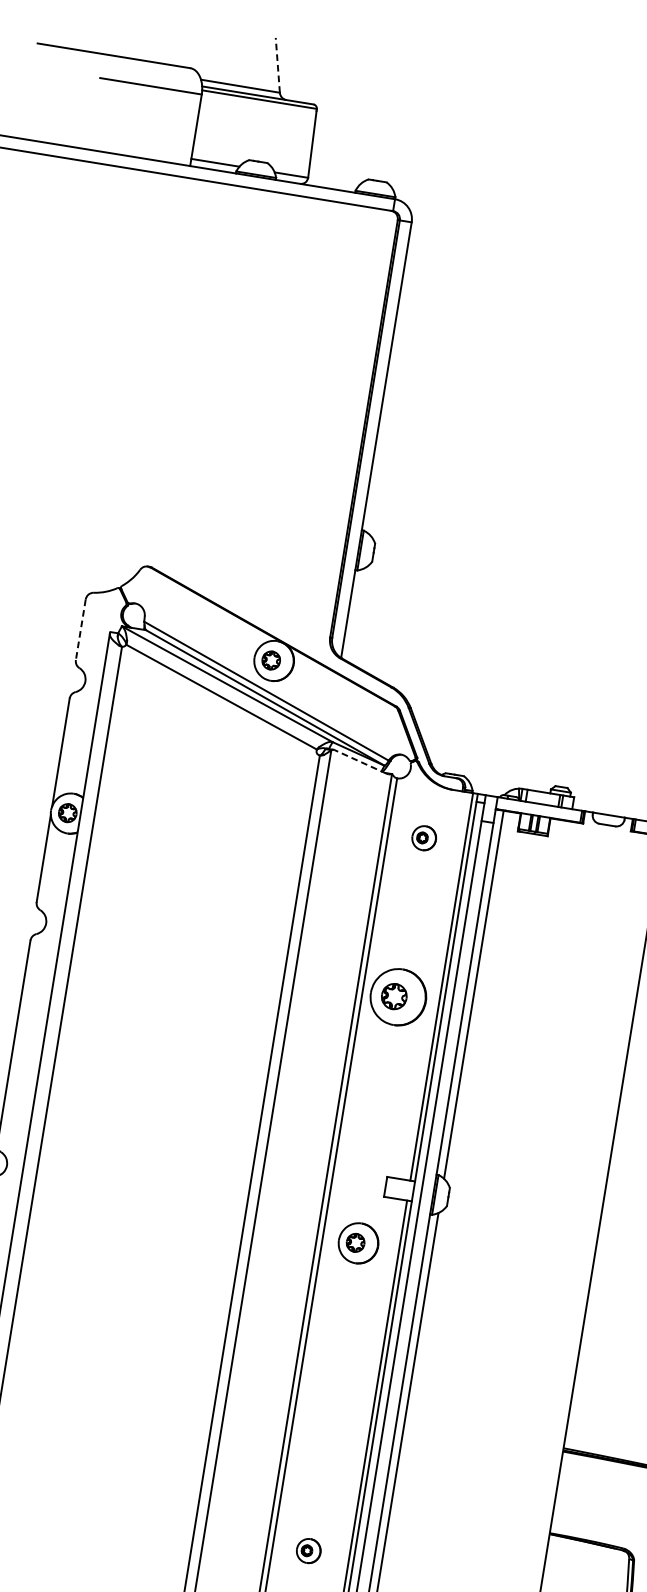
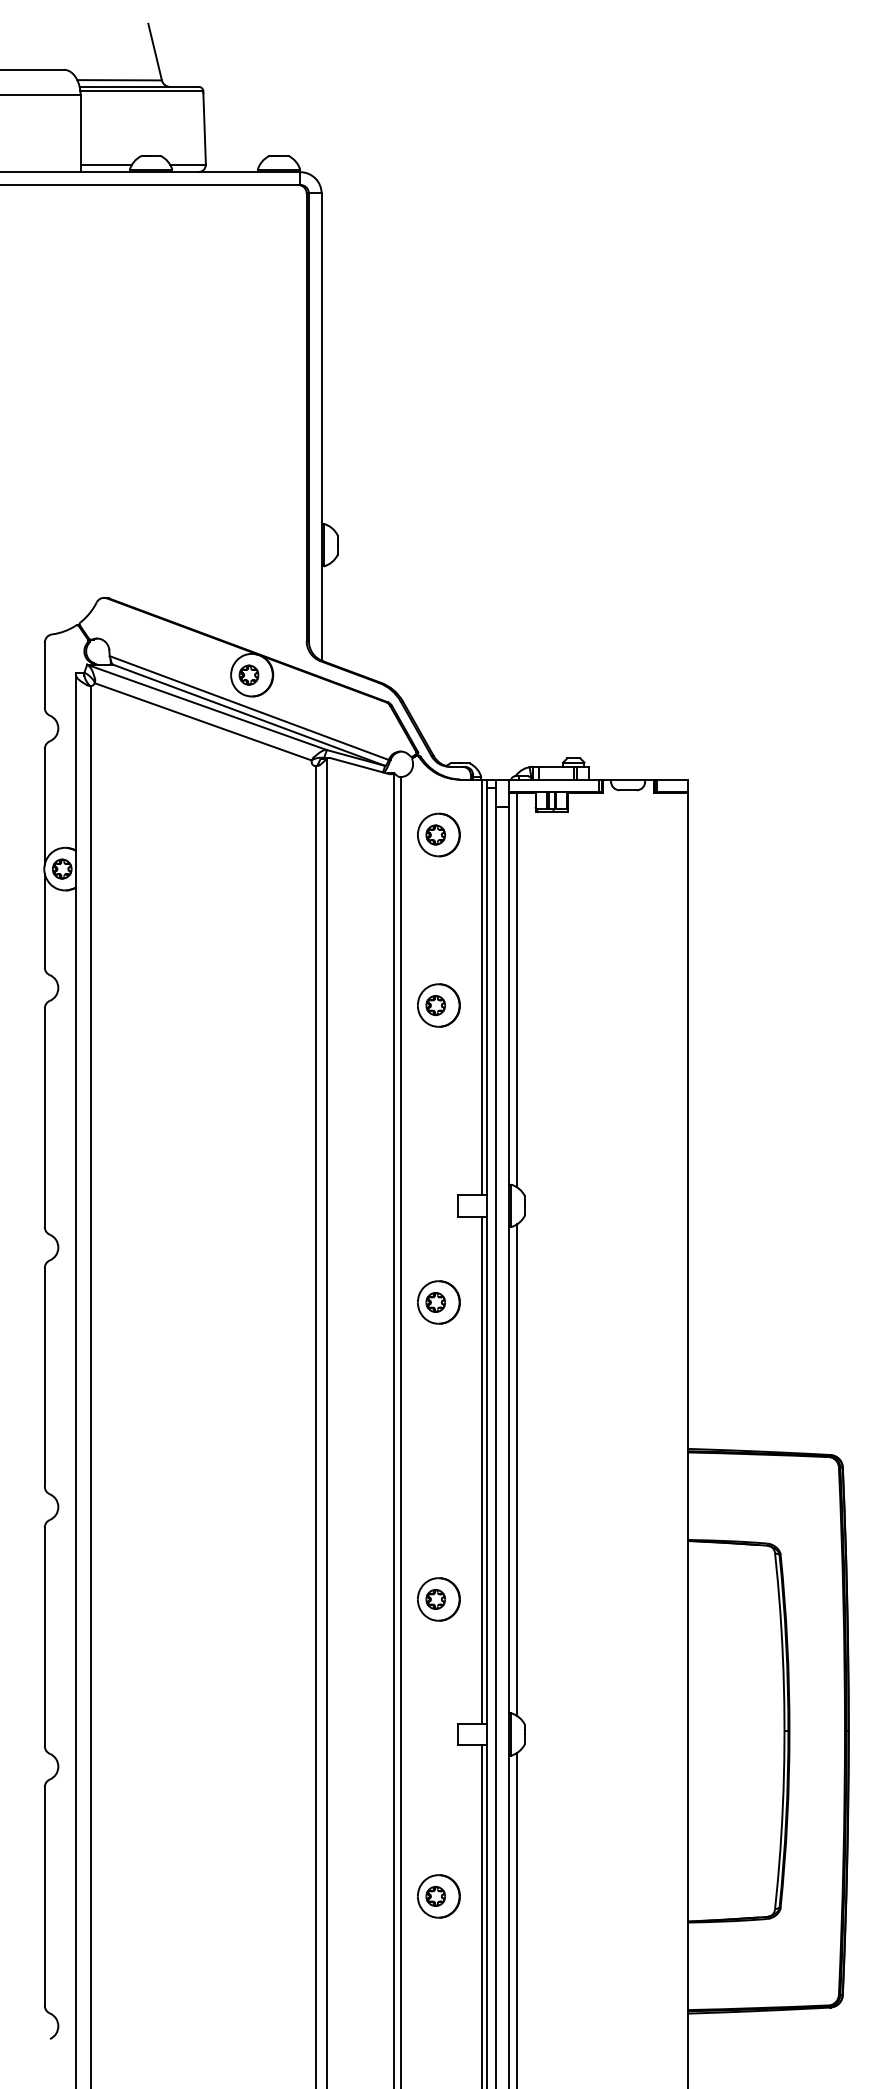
line: (278, 64) -> (155, 51), dashed -> solid
line: (80, 629) -> (44, 675), dashed -> solid
line: (360, 761) -> (359, 765), dashed -> solid
part: (423, 837) -> (438, 834), size x1.67
part: (398, 997) -> (438, 1005), size x0.71
part: (358, 1243) -> (438, 1302), moved
part: (308, 1551) -> (438, 1599), size x1.67

